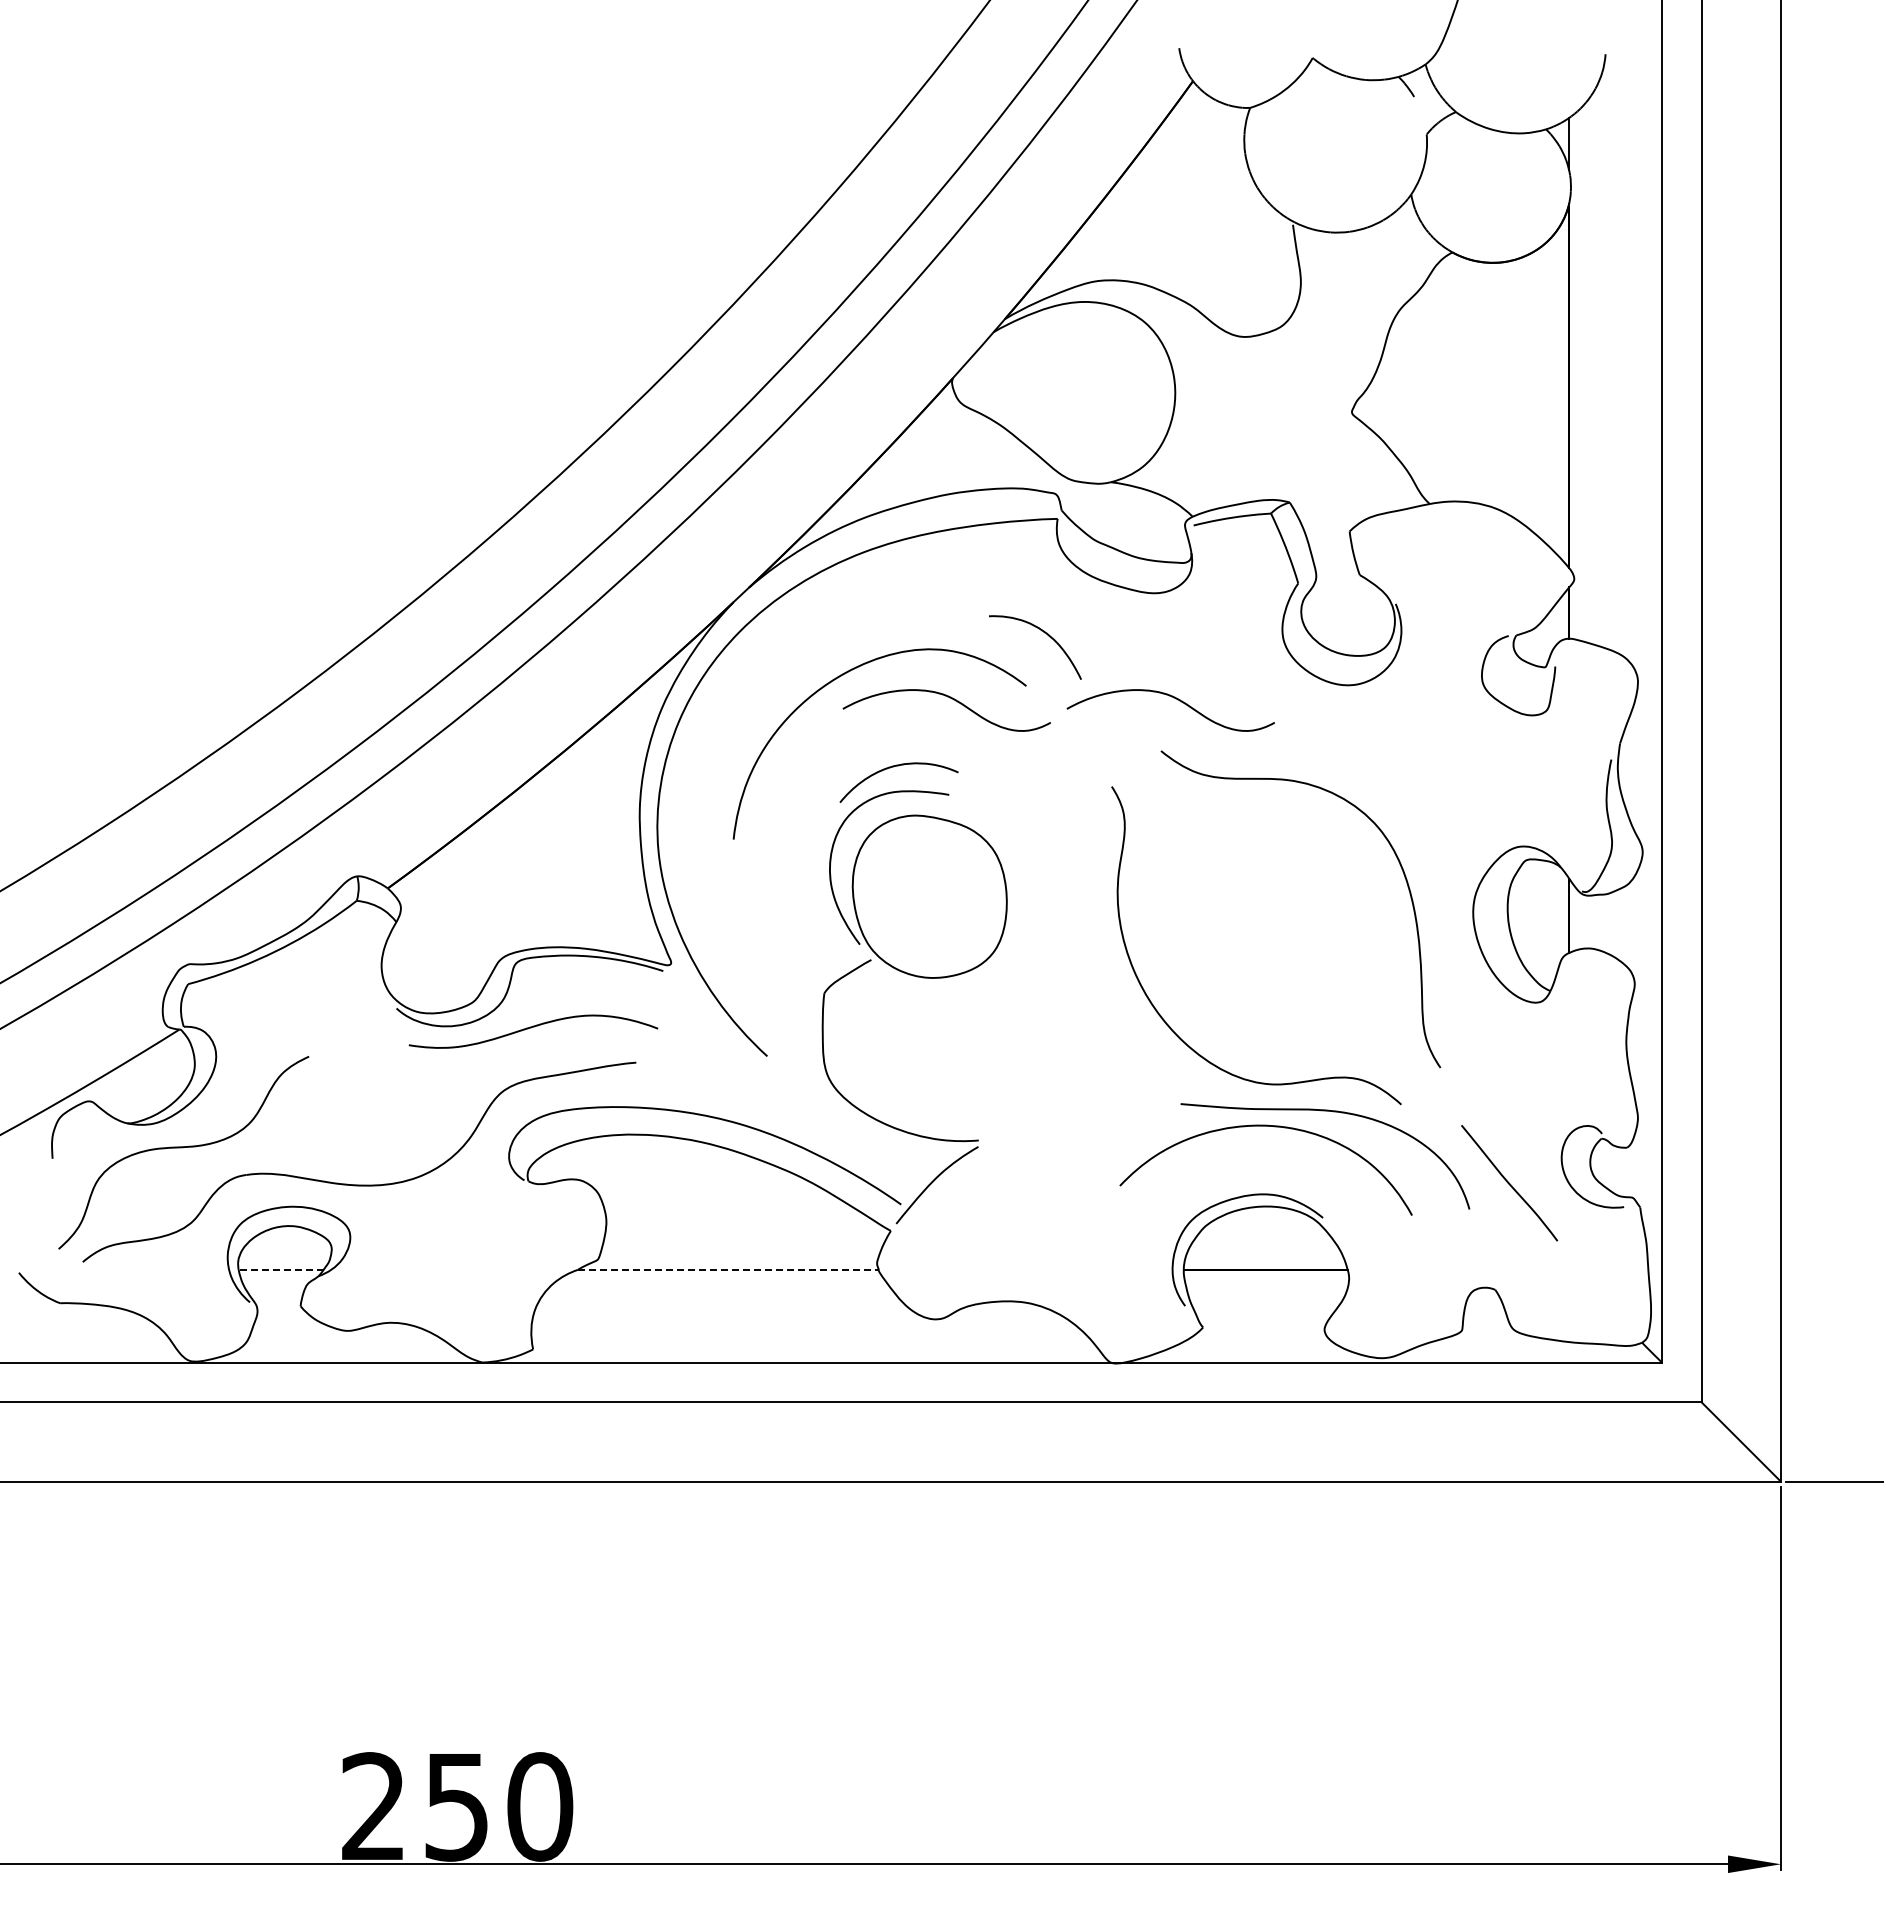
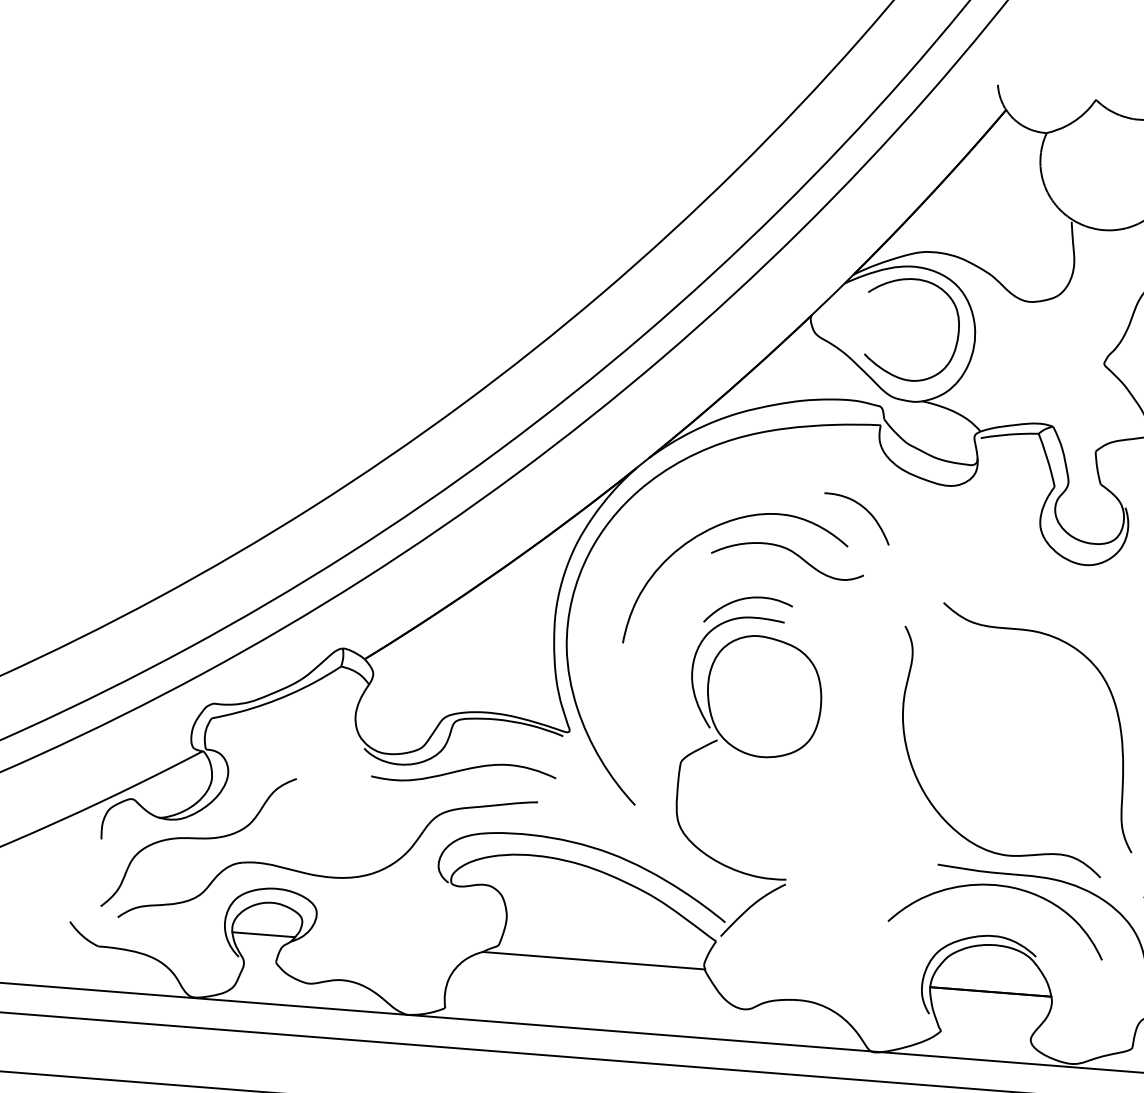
curve: (1151, 386) -> (957, 333), added
curve: (1175, 699) -> (957, 565), removed
line: (280, 1269) -> (263, 934), dashed -> solid
line: (728, 1269) -> (594, 960), dashed -> solid

